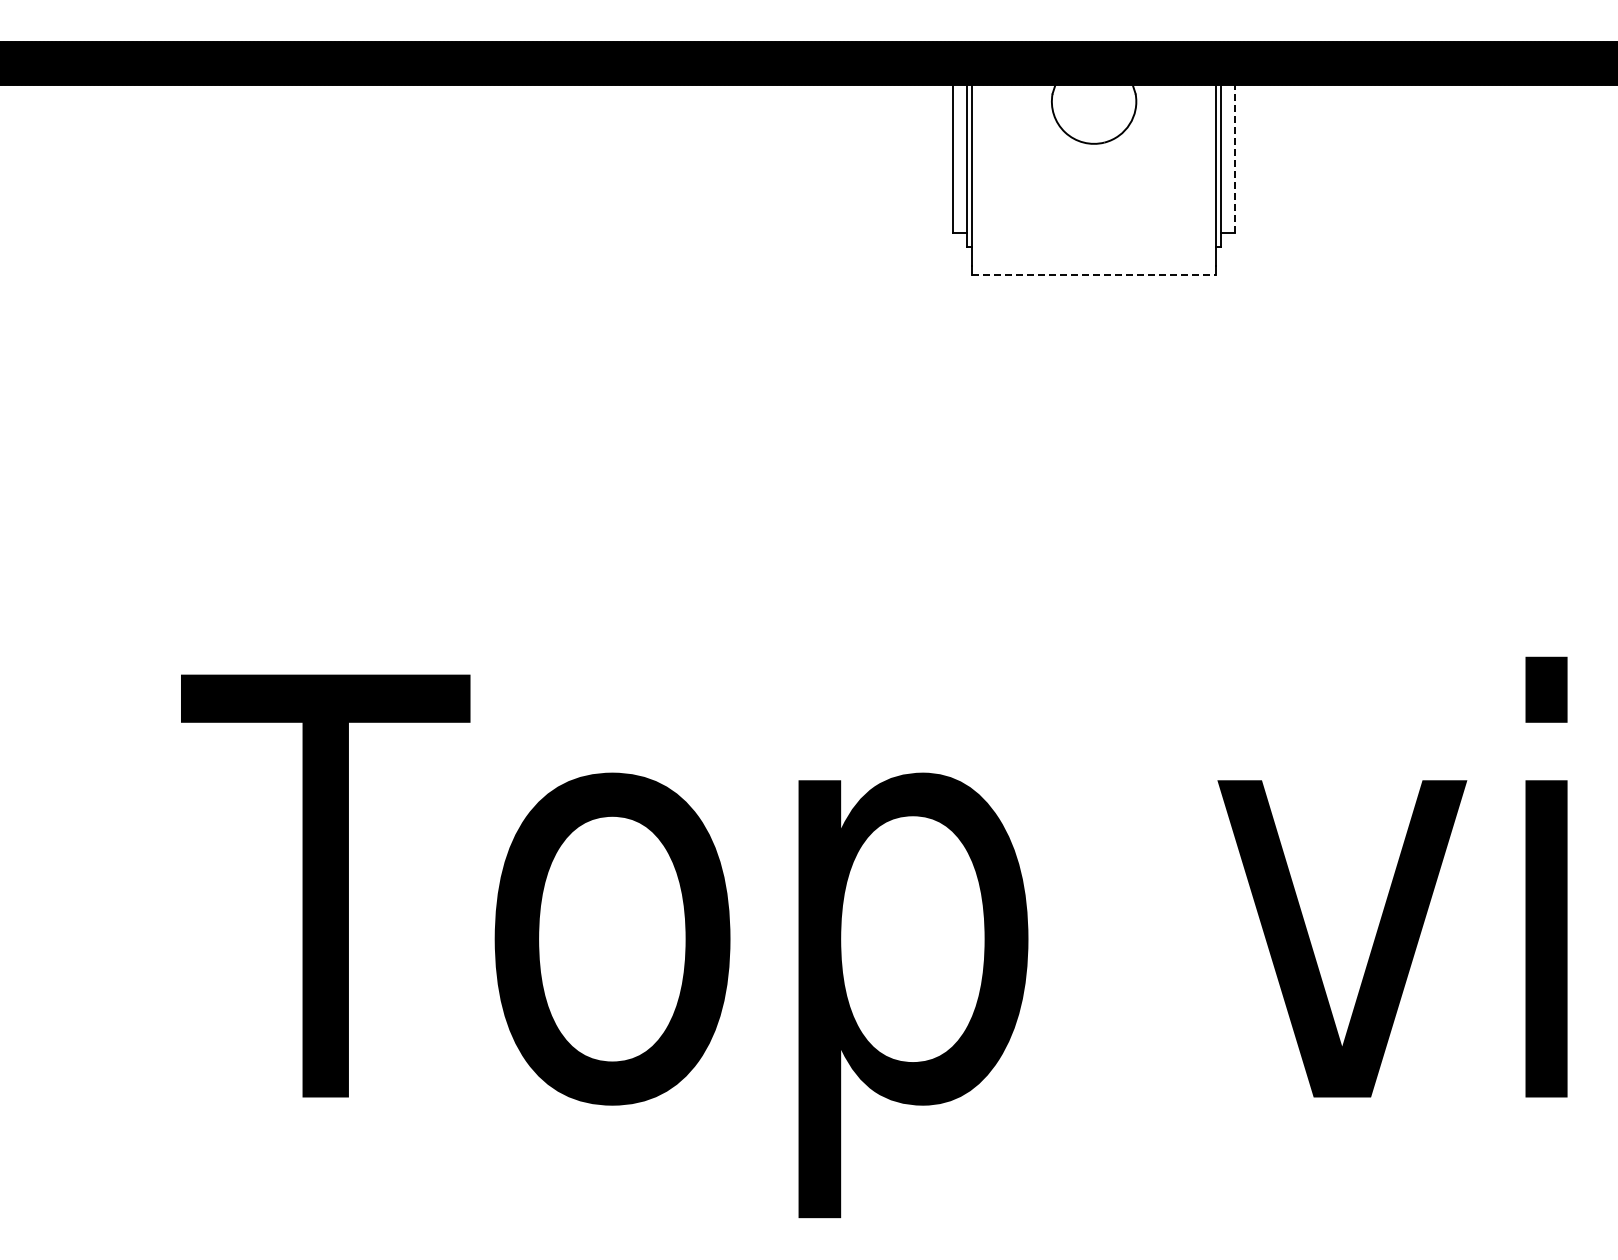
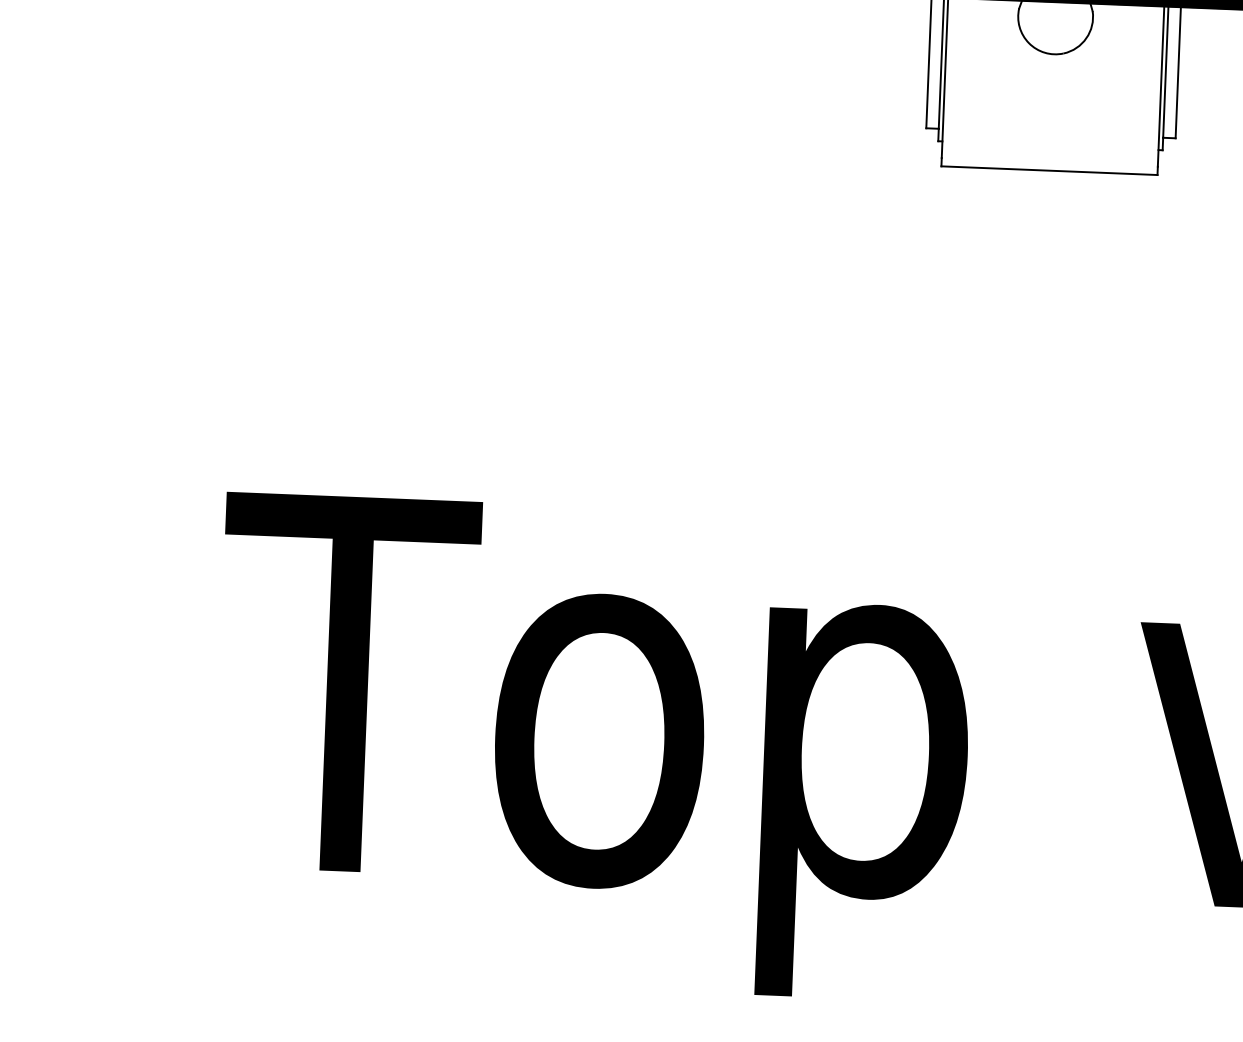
line: (1234, 159) -> (1177, 73), dashed -> solid
line: (1094, 275) -> (1049, 170), dashed -> solid

